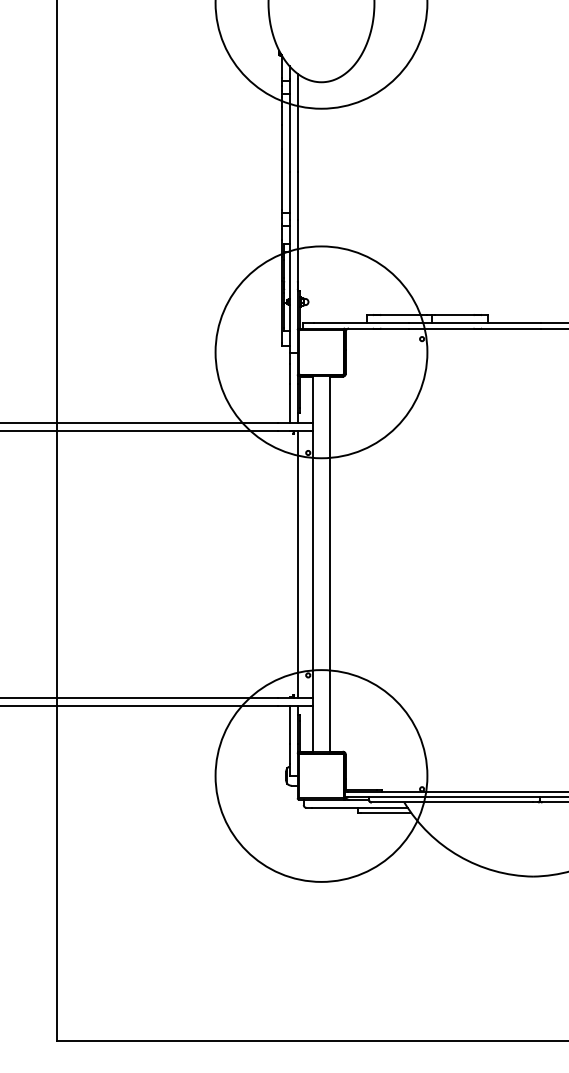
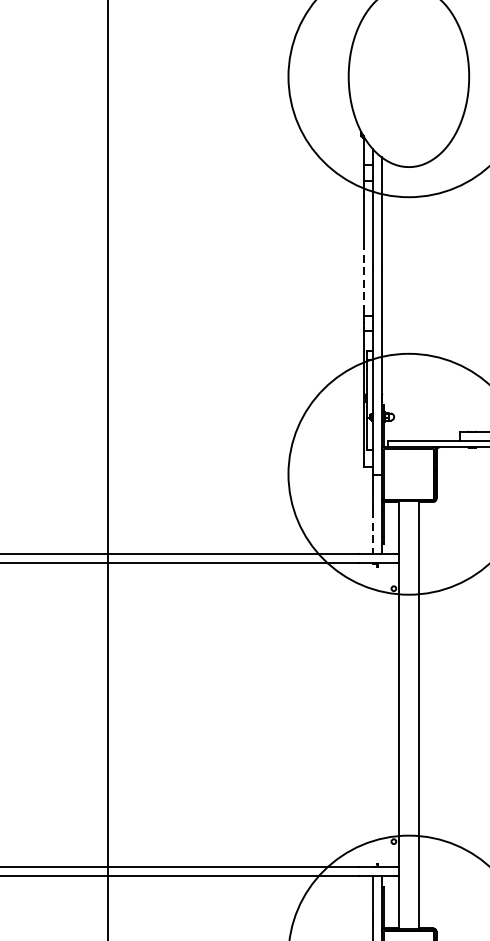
line: (281, 179) -> (363, 277), solid -> dashed
line: (289, 403) -> (372, 532), solid -> dashed
line: (297, 563) -> (381, 714), removed

